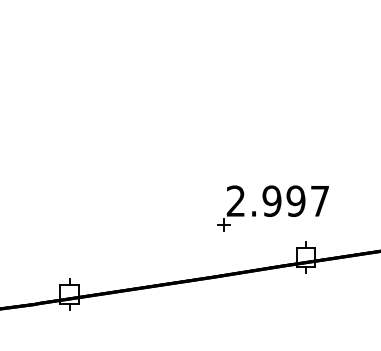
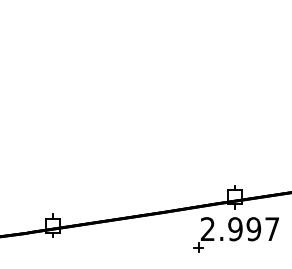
part: (272, 208) -> (235, 234), moved

